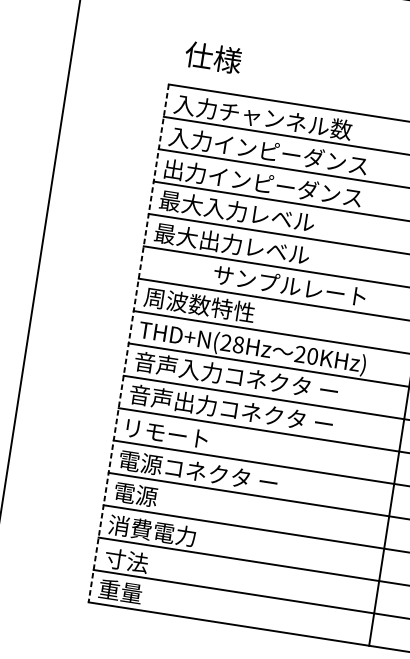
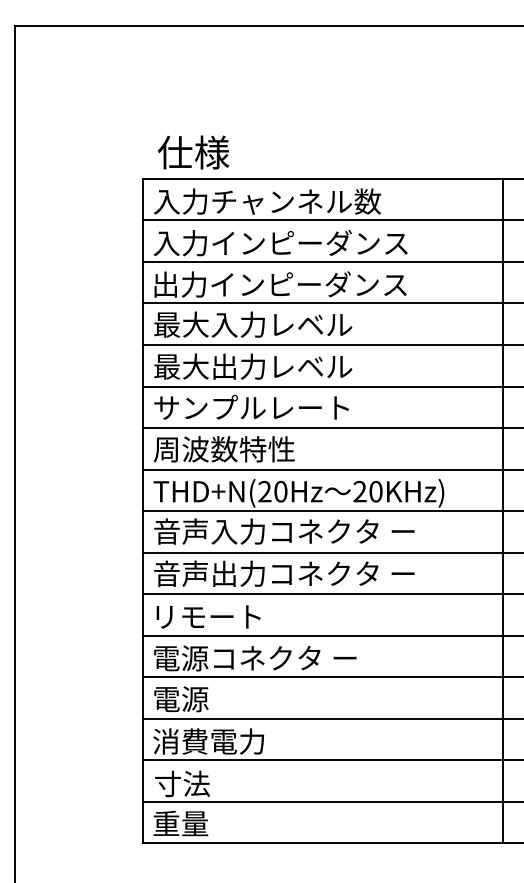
text: (213, 57) -> (193, 152), moved
text: (289, 285) -> (251, 407), moved
line: (128, 343) -> (142, 511), dashed -> solid
text: (238, 344) -> (280, 491), THD+N(28Hz -> THD+N(20Hz

